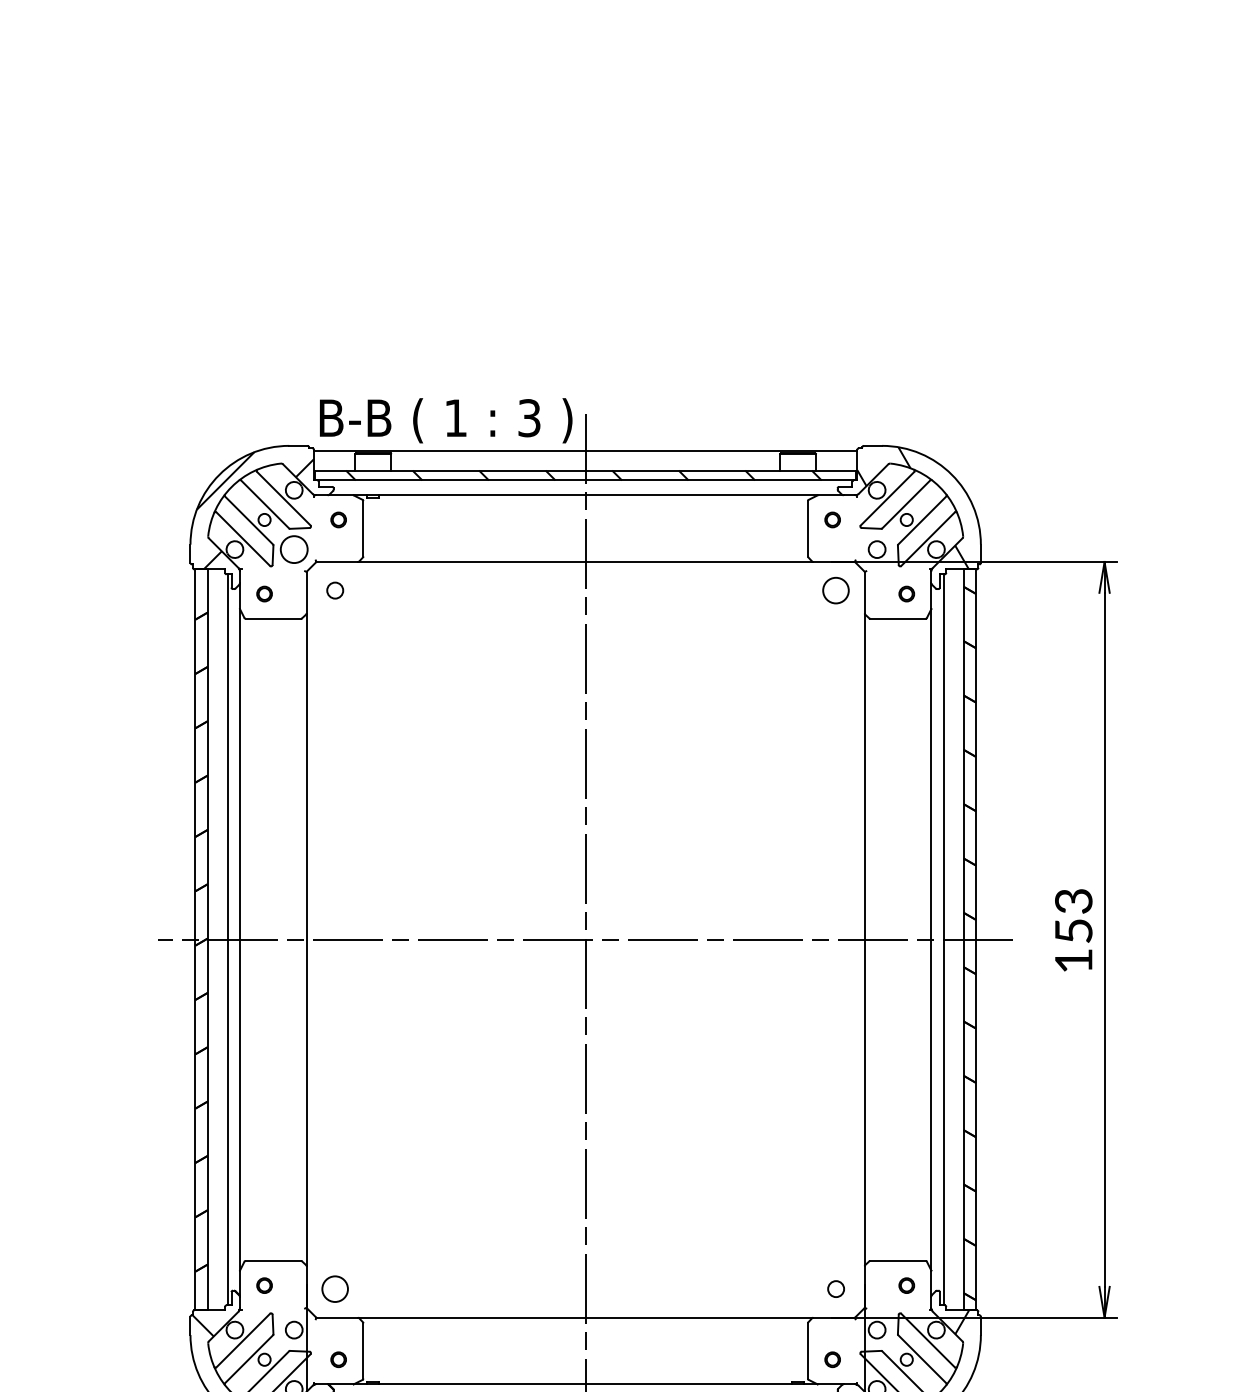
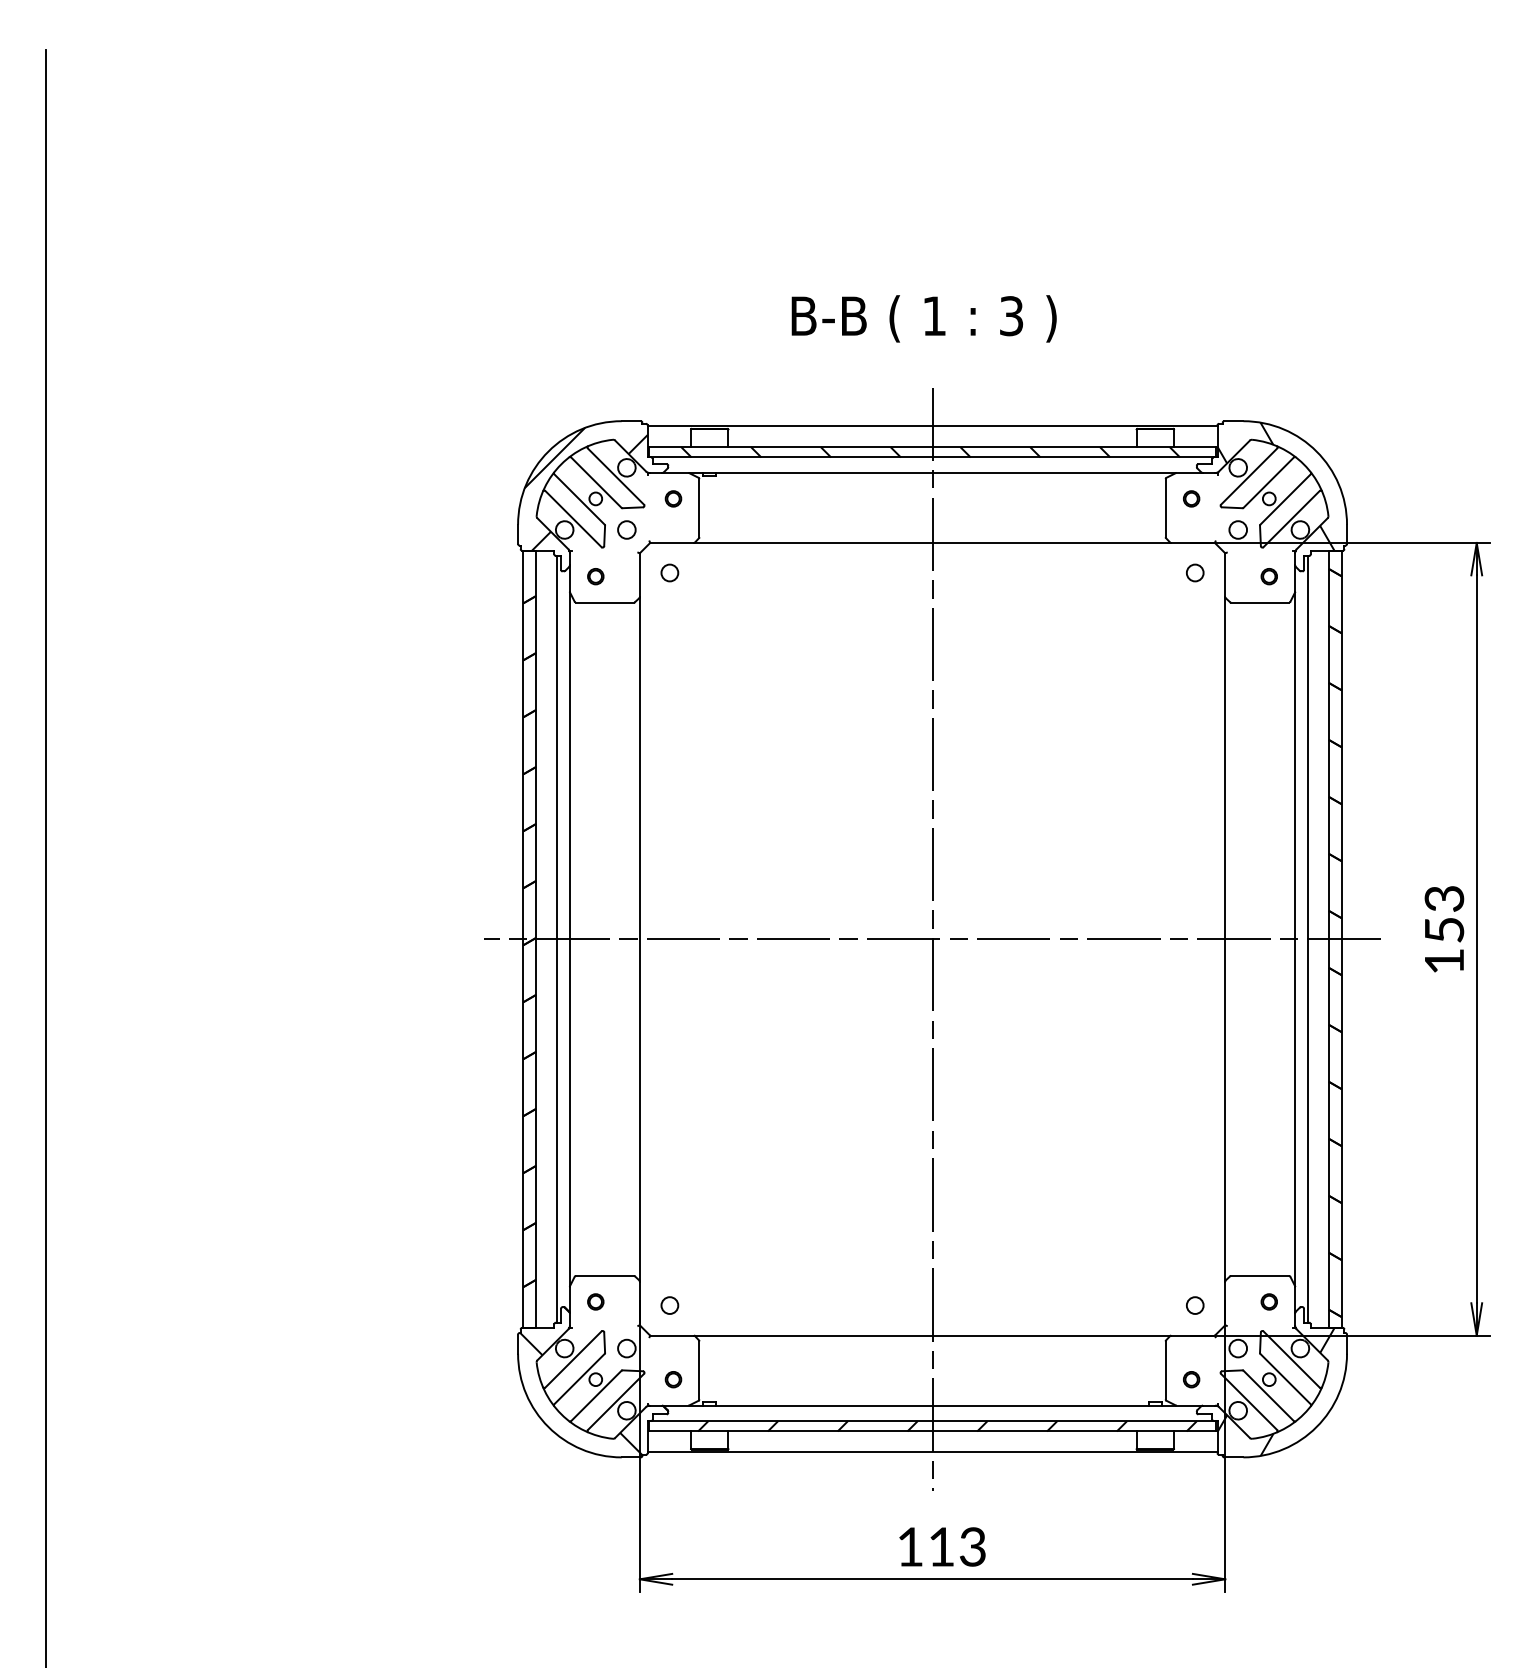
text: (445, 420) -> (923, 318), moved
circle: (293, 549) -> (626, 529), size x0.62
circle: (836, 590) -> (1195, 572), size x0.62
circle: (334, 1289) -> (669, 1305), size x0.62

